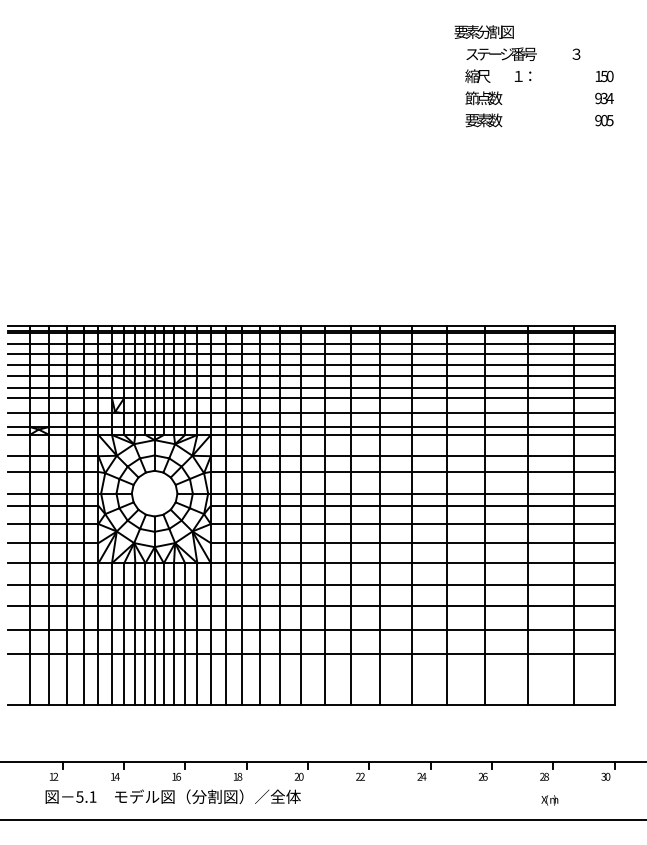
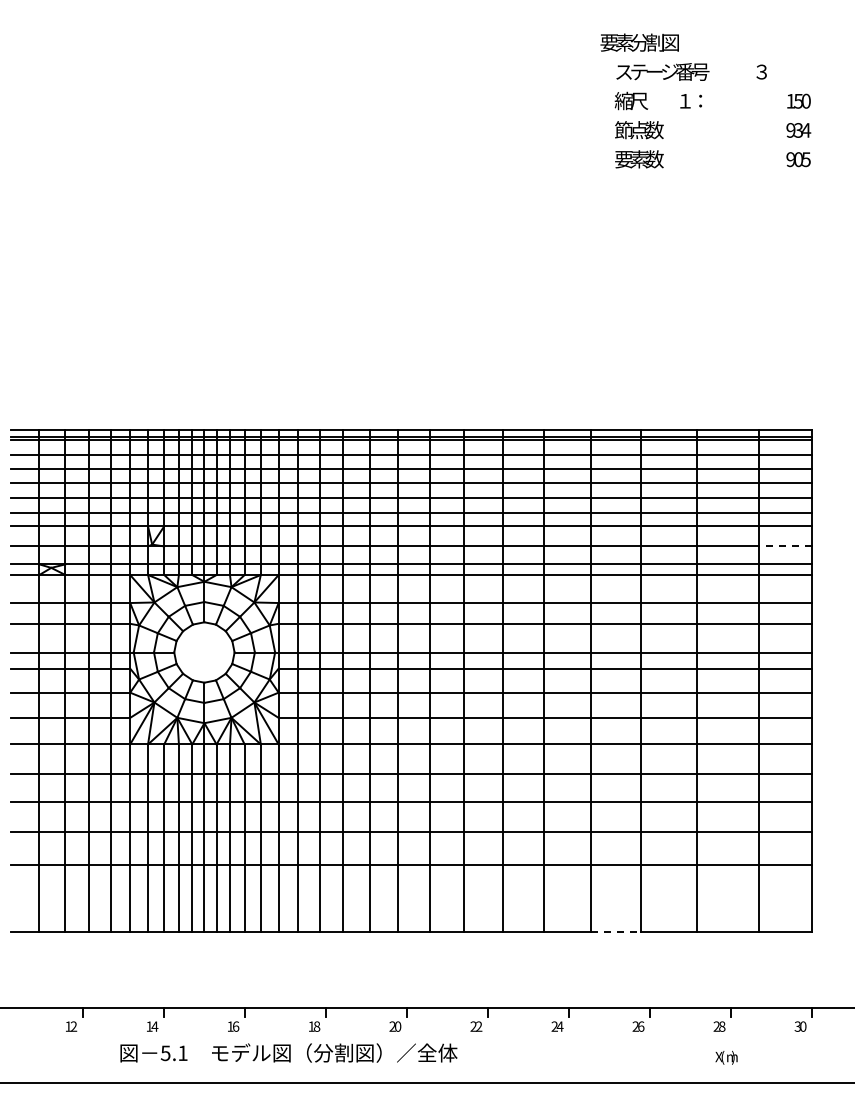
line: (594, 413) -> (785, 546), solid -> dashed
line: (466, 704) -> (616, 931), solid -> dashed
text: (172, 796) -> (288, 1052), moved

